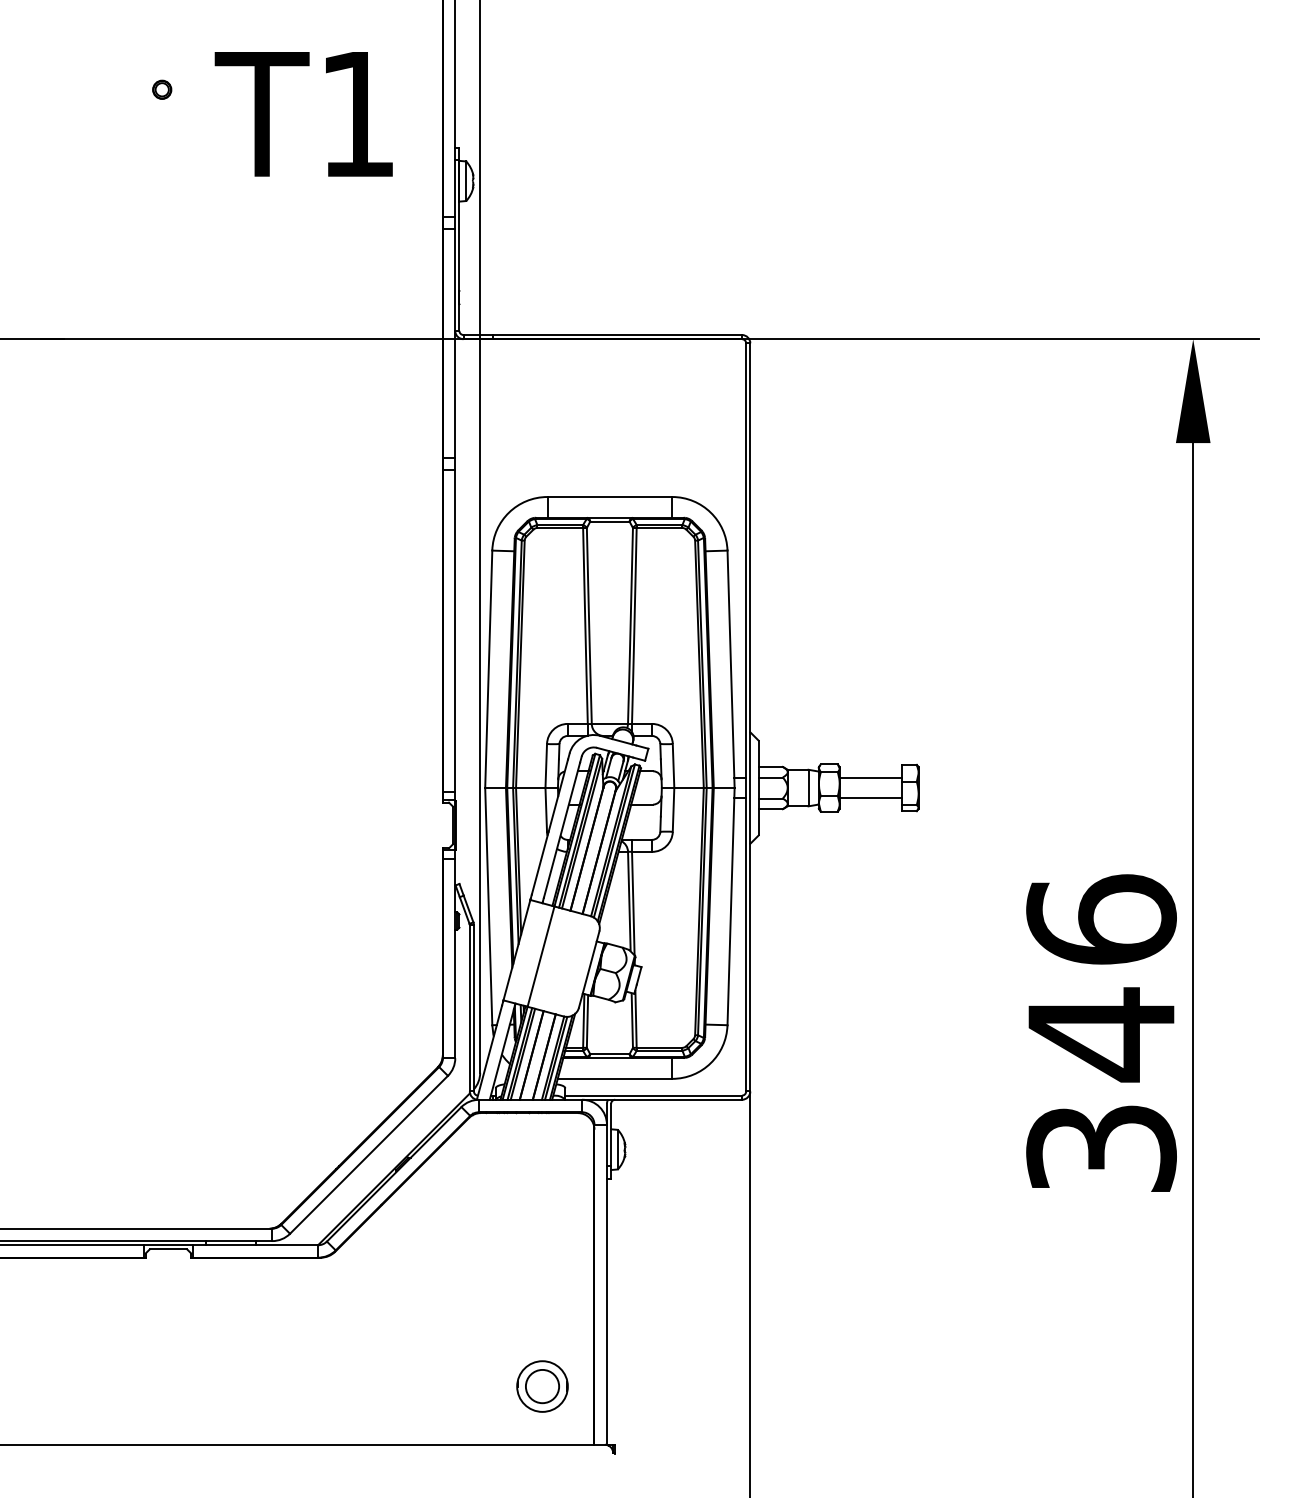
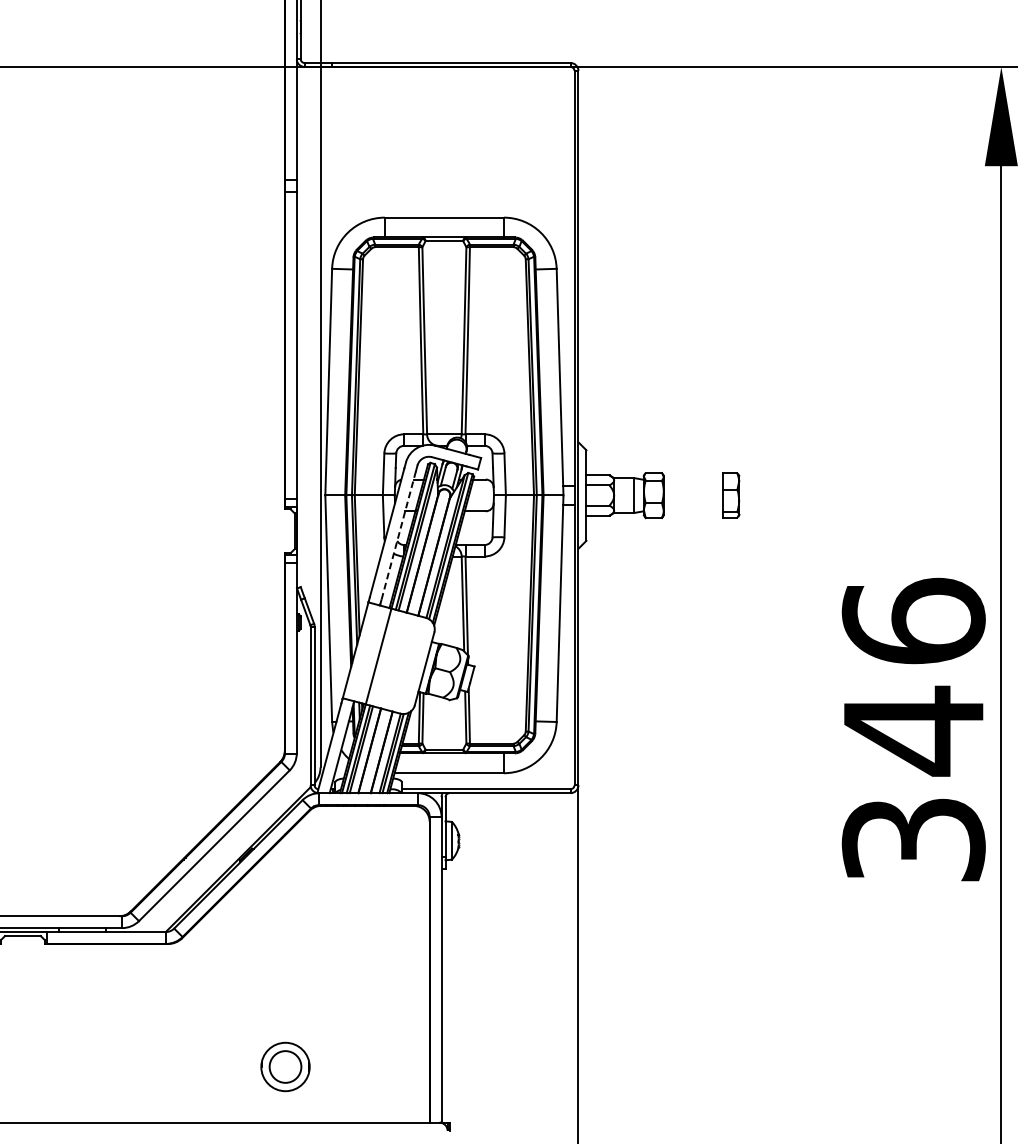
line: (870, 777) -> (693, 485), removed
line: (870, 798) -> (693, 505), removed
line: (562, 830) -> (399, 536), solid -> dashed
part: (542, 1386) -> (285, 1066), moved

